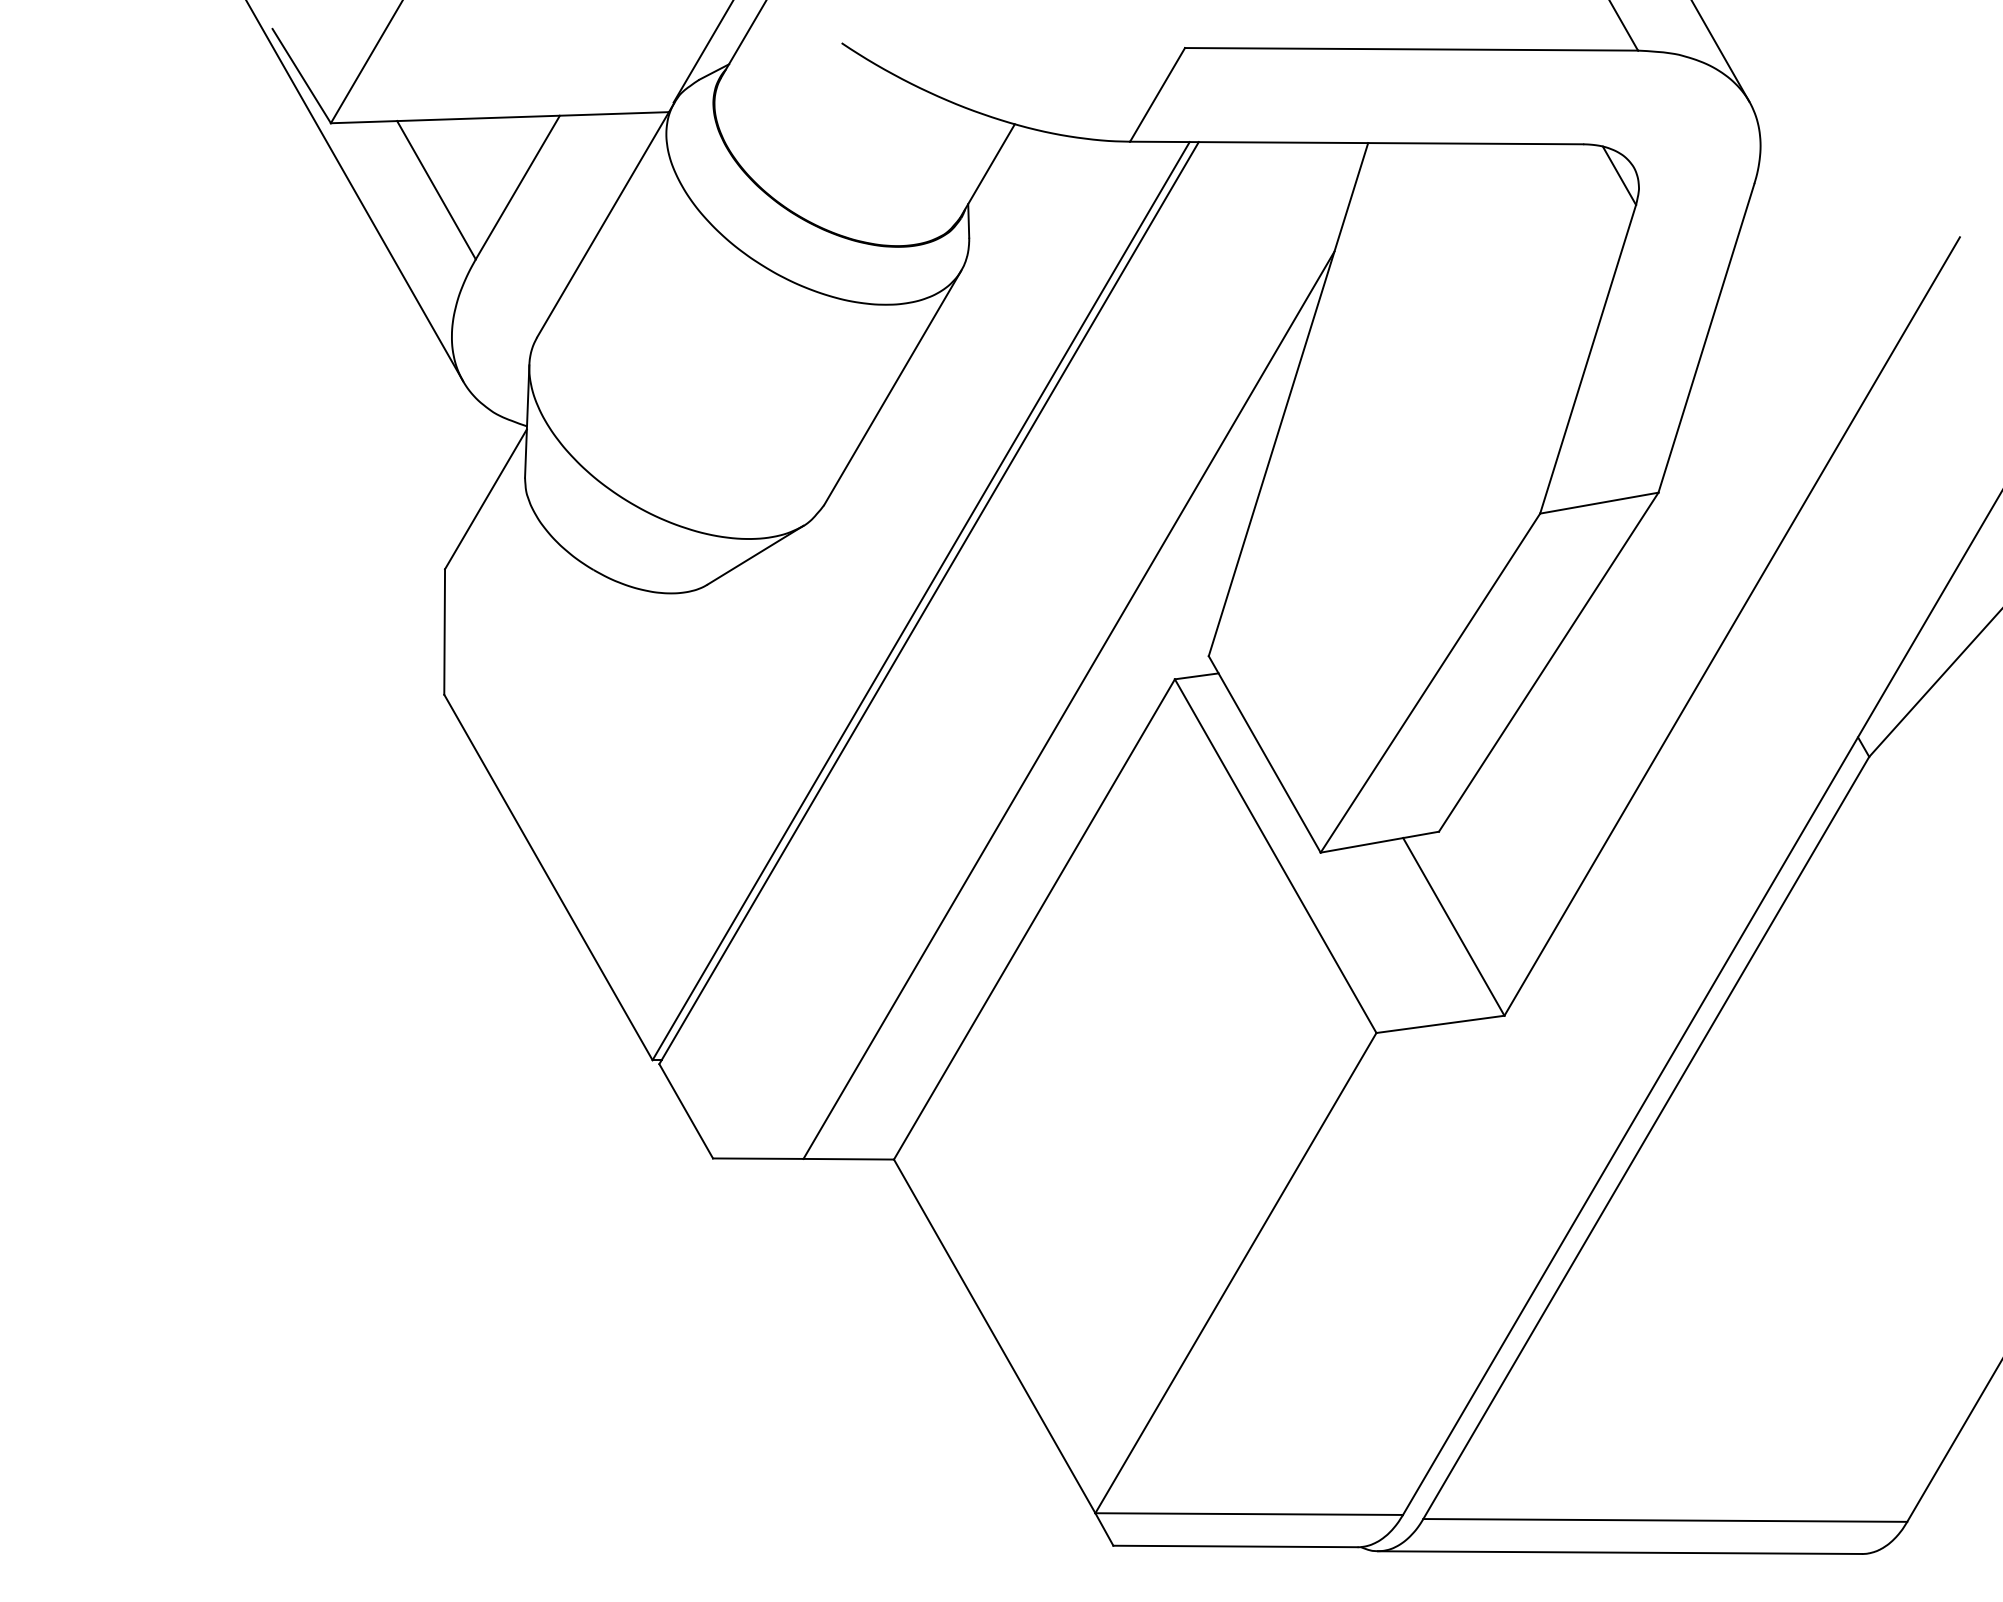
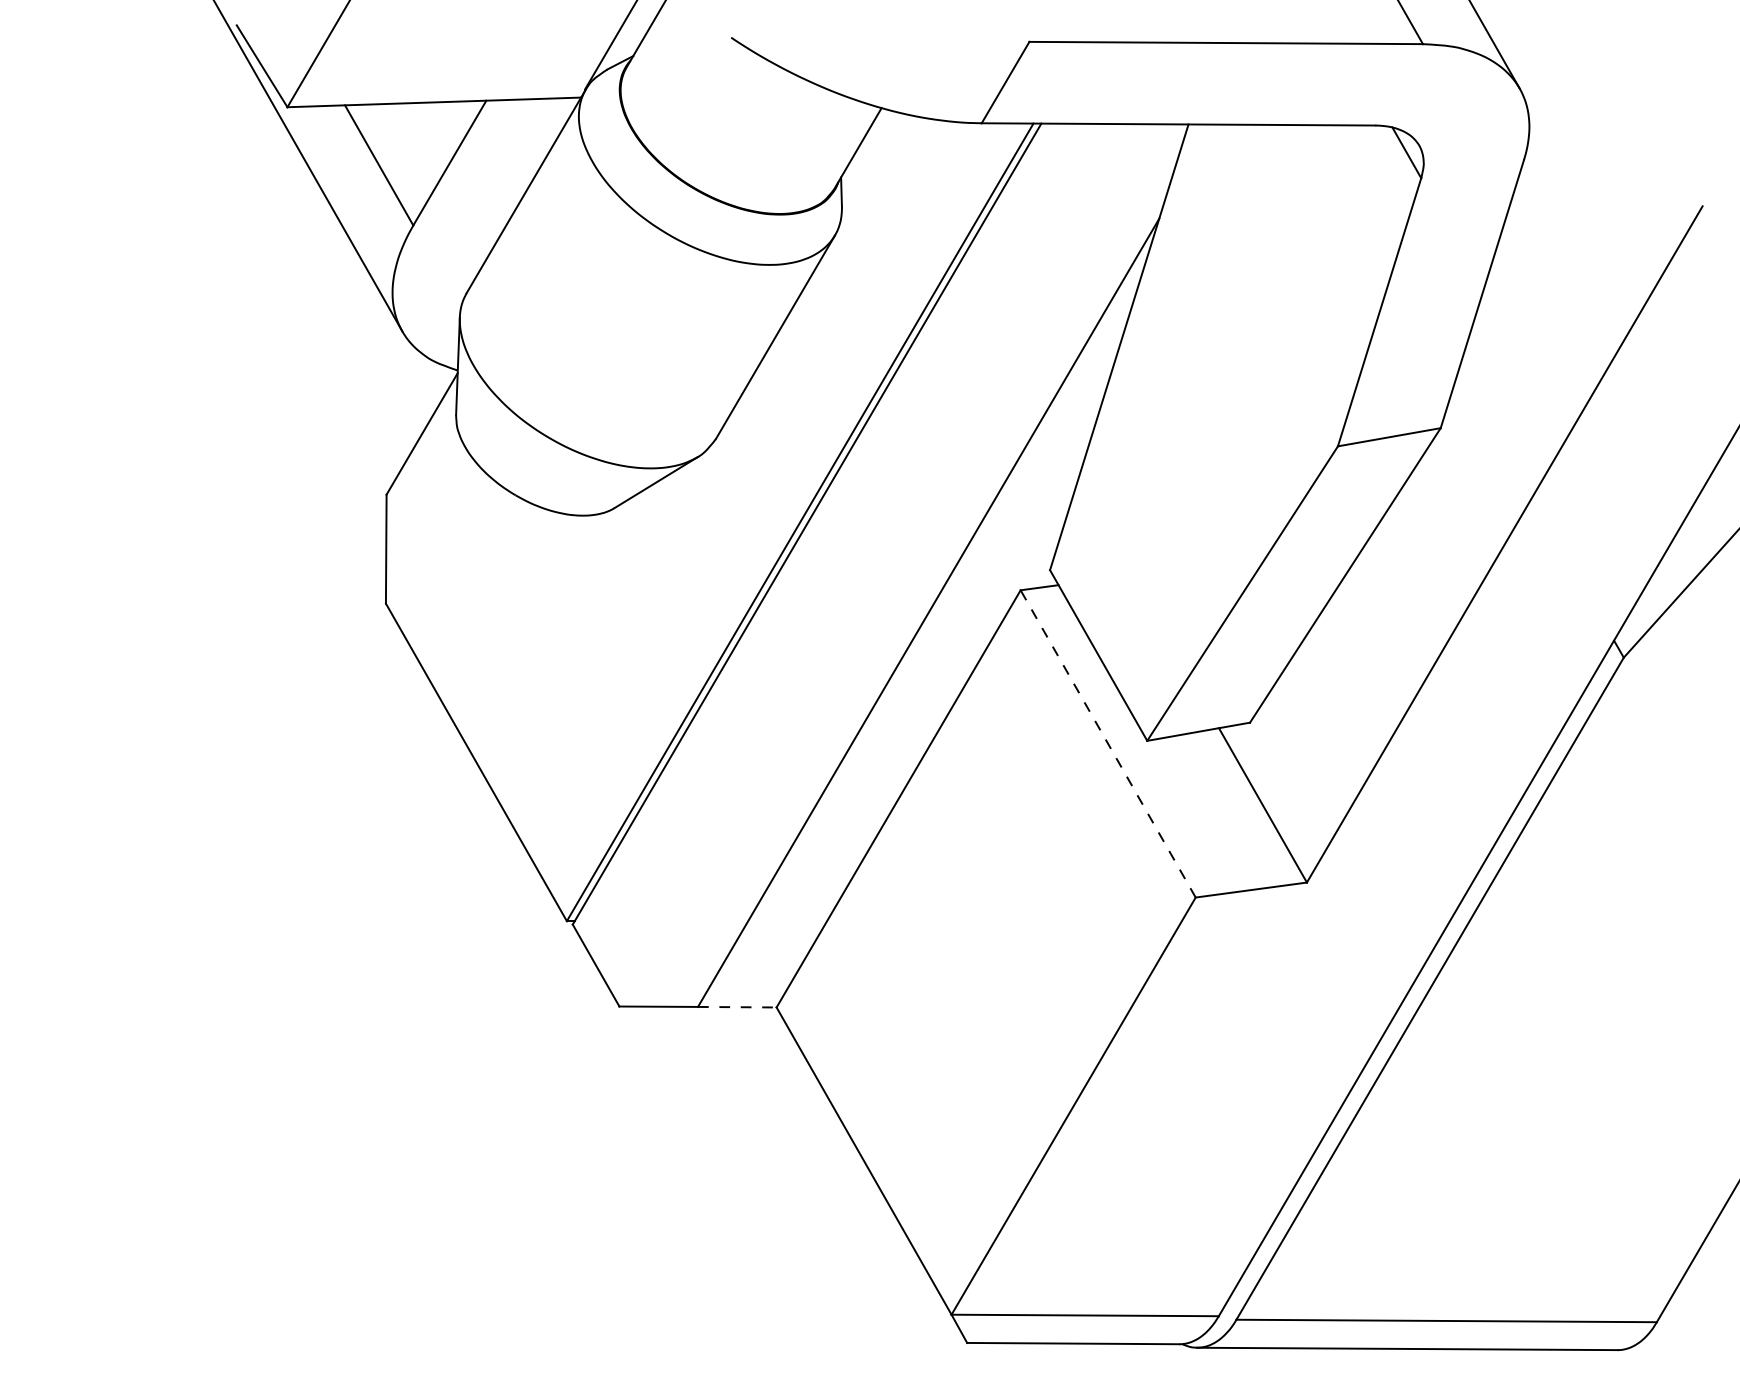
line: (1275, 856) -> (1108, 744), solid -> dashed
line: (849, 1159) -> (737, 1007), solid -> dashed

